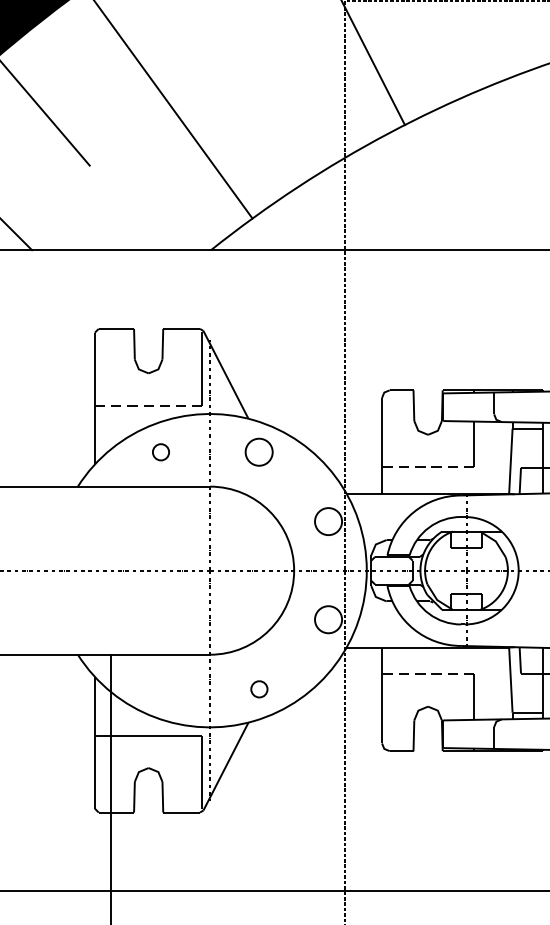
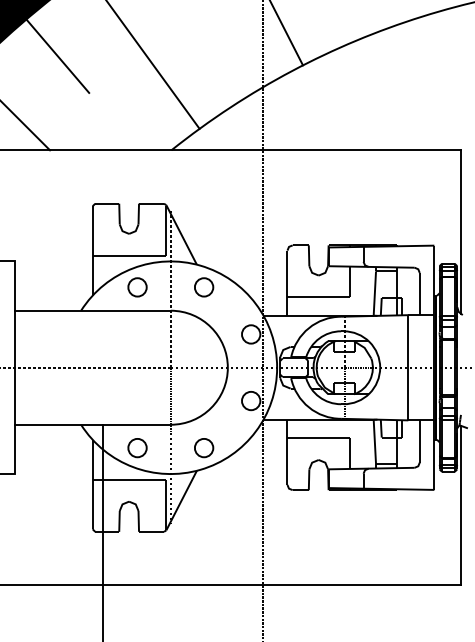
line: (149, 405) -> (129, 255), dashed -> solid
part: (160, 452) -> (137, 287), size x1.67
line: (427, 467) -> (318, 297), dashed -> solid
line: (427, 674) -> (318, 438), dashed -> solid
part: (160, 689) -> (137, 448), added
part: (259, 689) -> (204, 448), size x1.67

